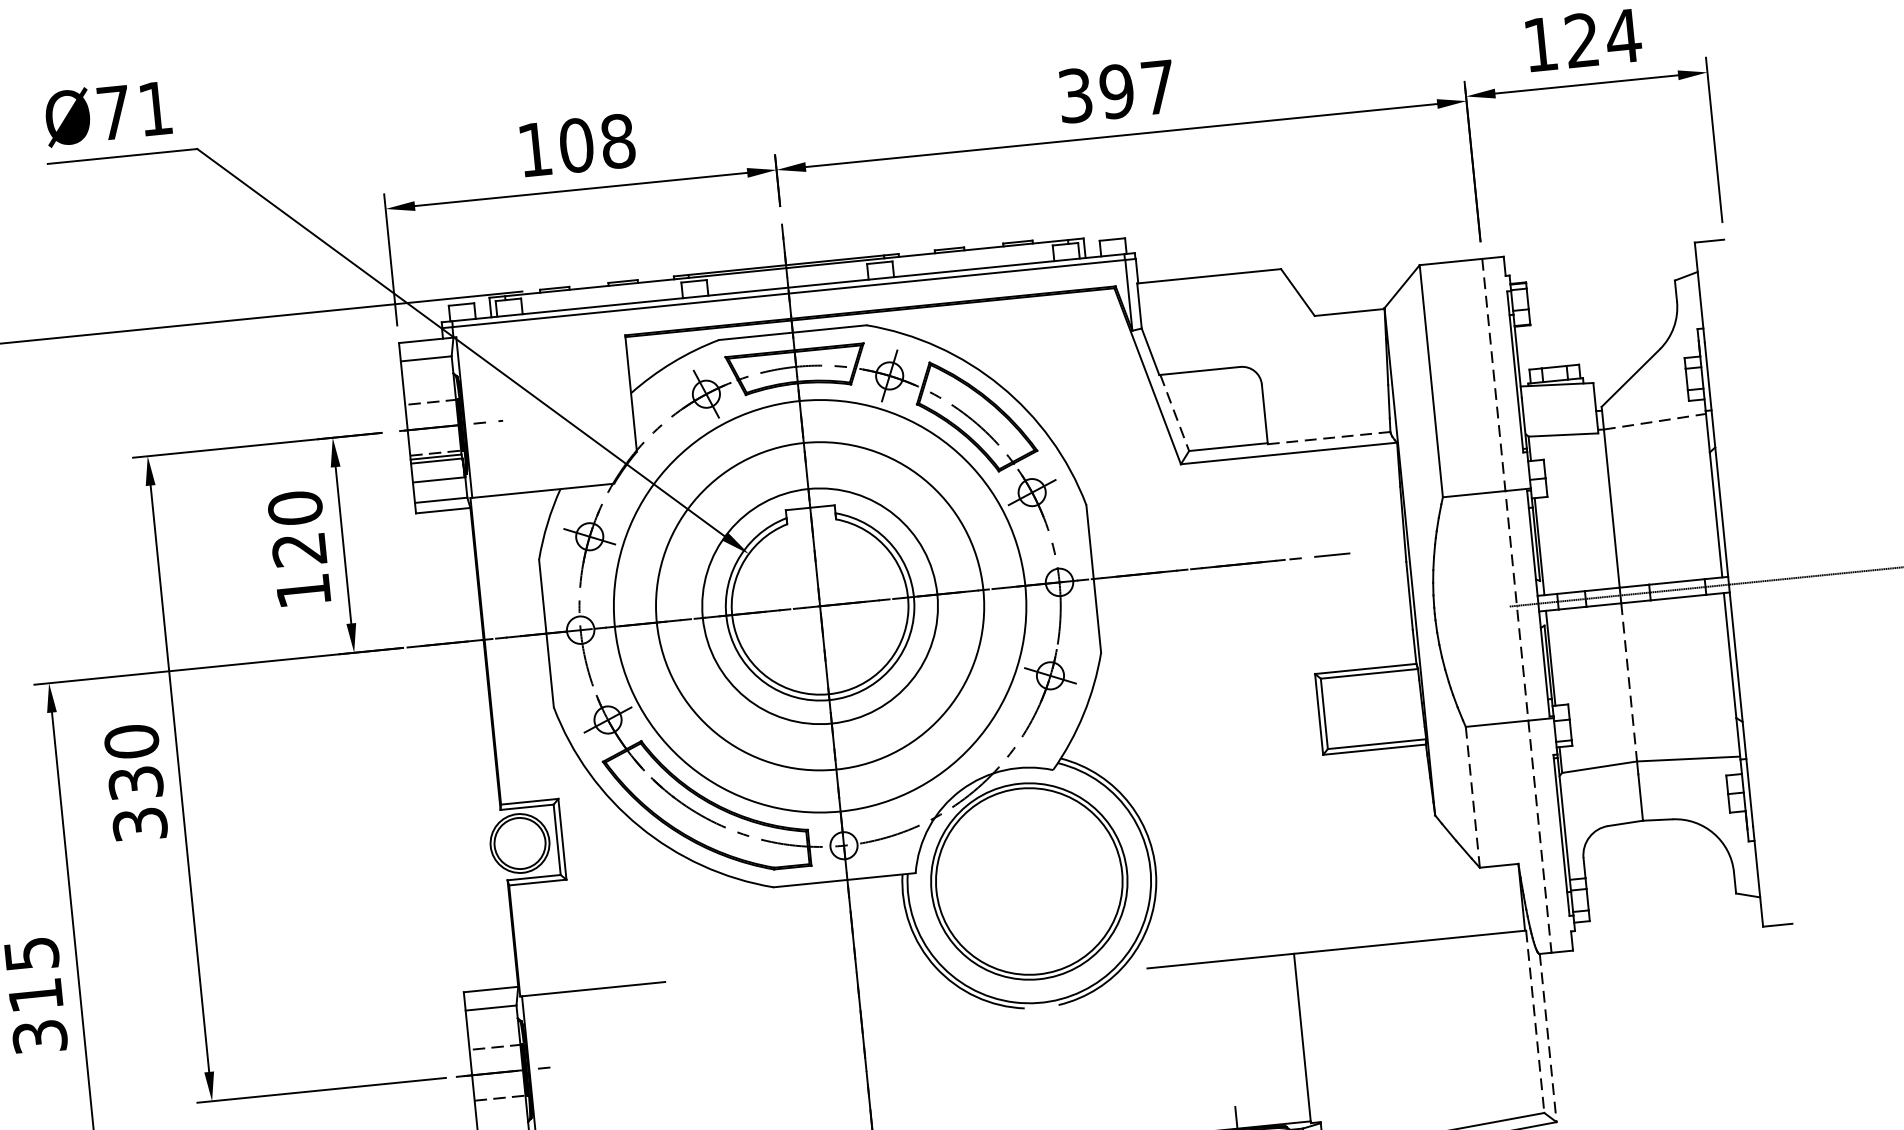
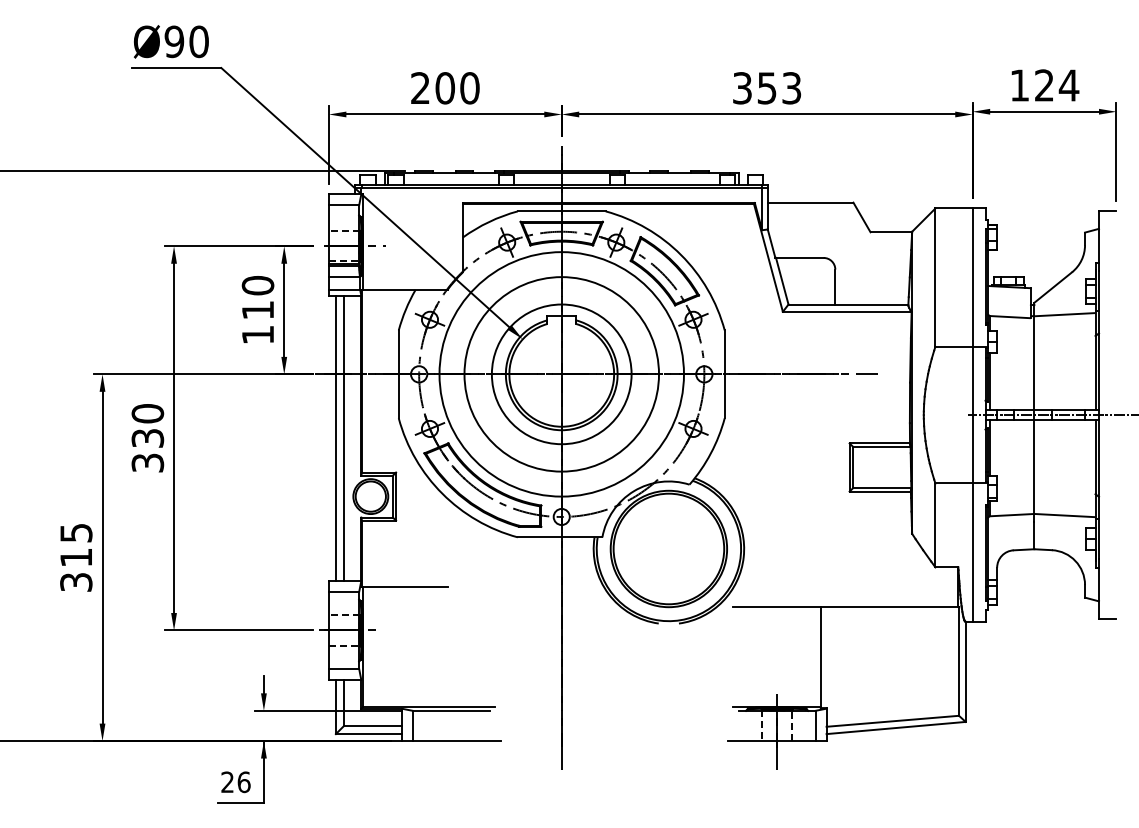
text: (1137, 89) -> (779, 88), 397 -> 353
text: (134, 110) -> (186, 41), Ø71 -> Ø90
text: (577, 145) -> (445, 88), 108 -> 200
line: (1175, 413) -> (782, 281), dashed -> solid
line: (1655, 421) -> (1065, 314), dashed -> solid
line: (1328, 438) -> (871, 305), dashed -> solid
text: (298, 550) -> (257, 310), 120 -> 110
line: (1516, 606) -> (972, 415), dashed -> solid
line: (1629, 683) -> (1034, 467), dashed -> solid
line: (464, 750) -> (343, 438), added
line: (450, 751) -> (335, 438), added
line: (1472, 797) -> (935, 525), dashed -> solid
line: (1536, 1023) -> (959, 662), dashed -> solid
line: (1547, 1039) -> (965, 672), dashed -> solid

